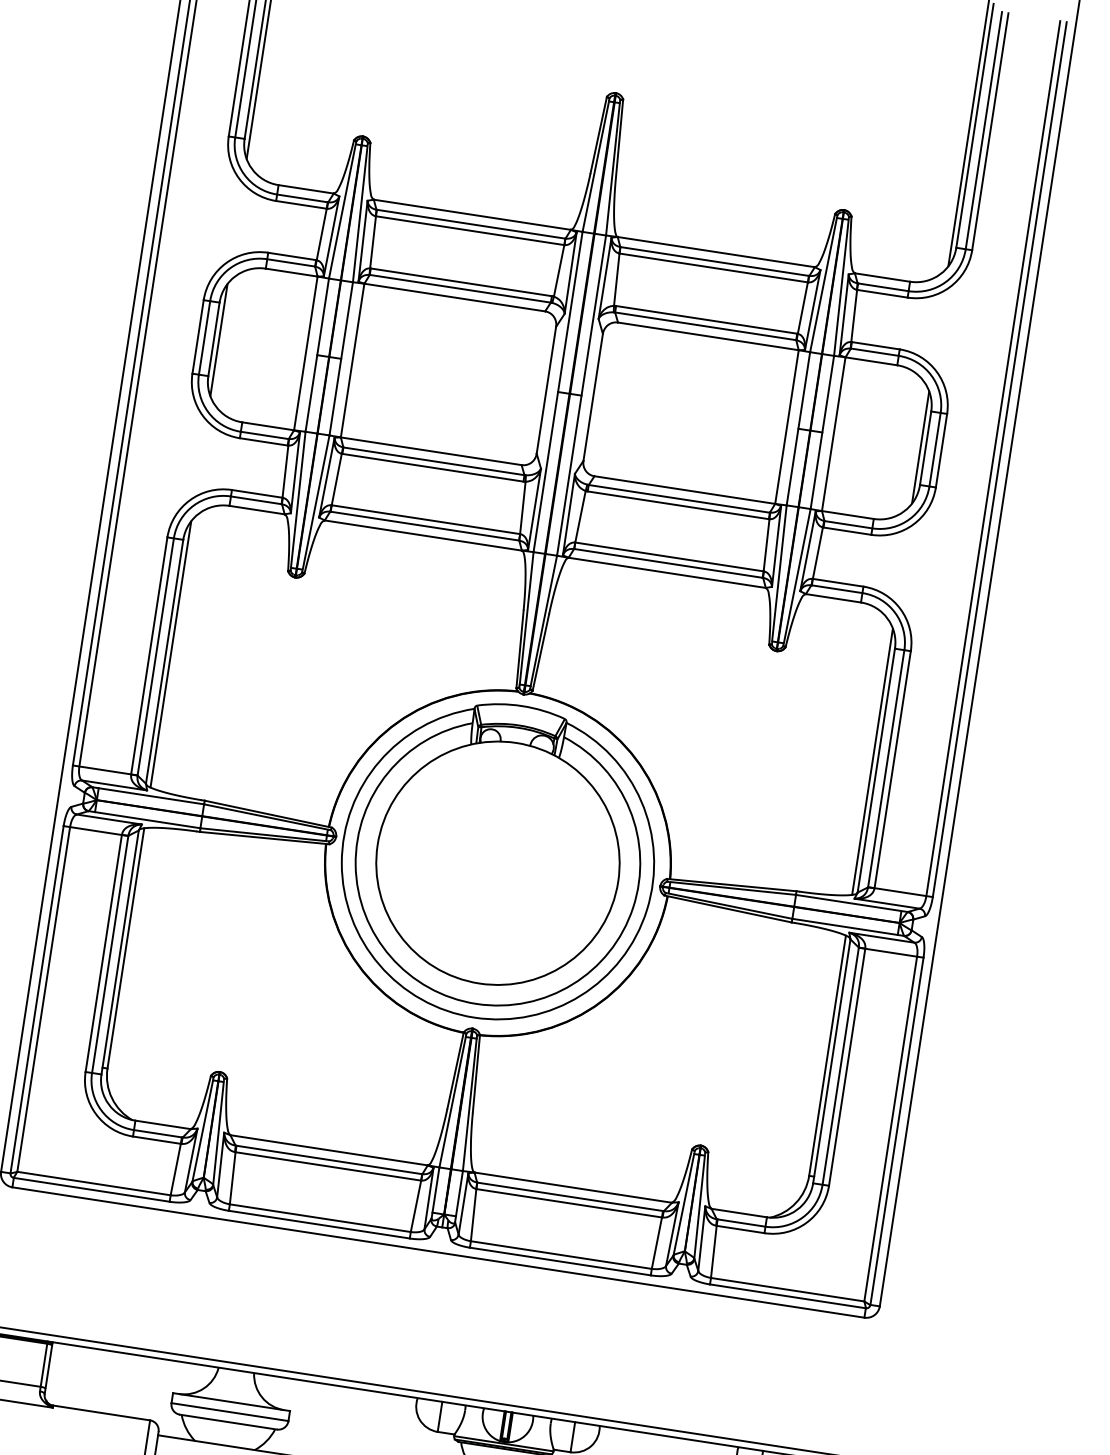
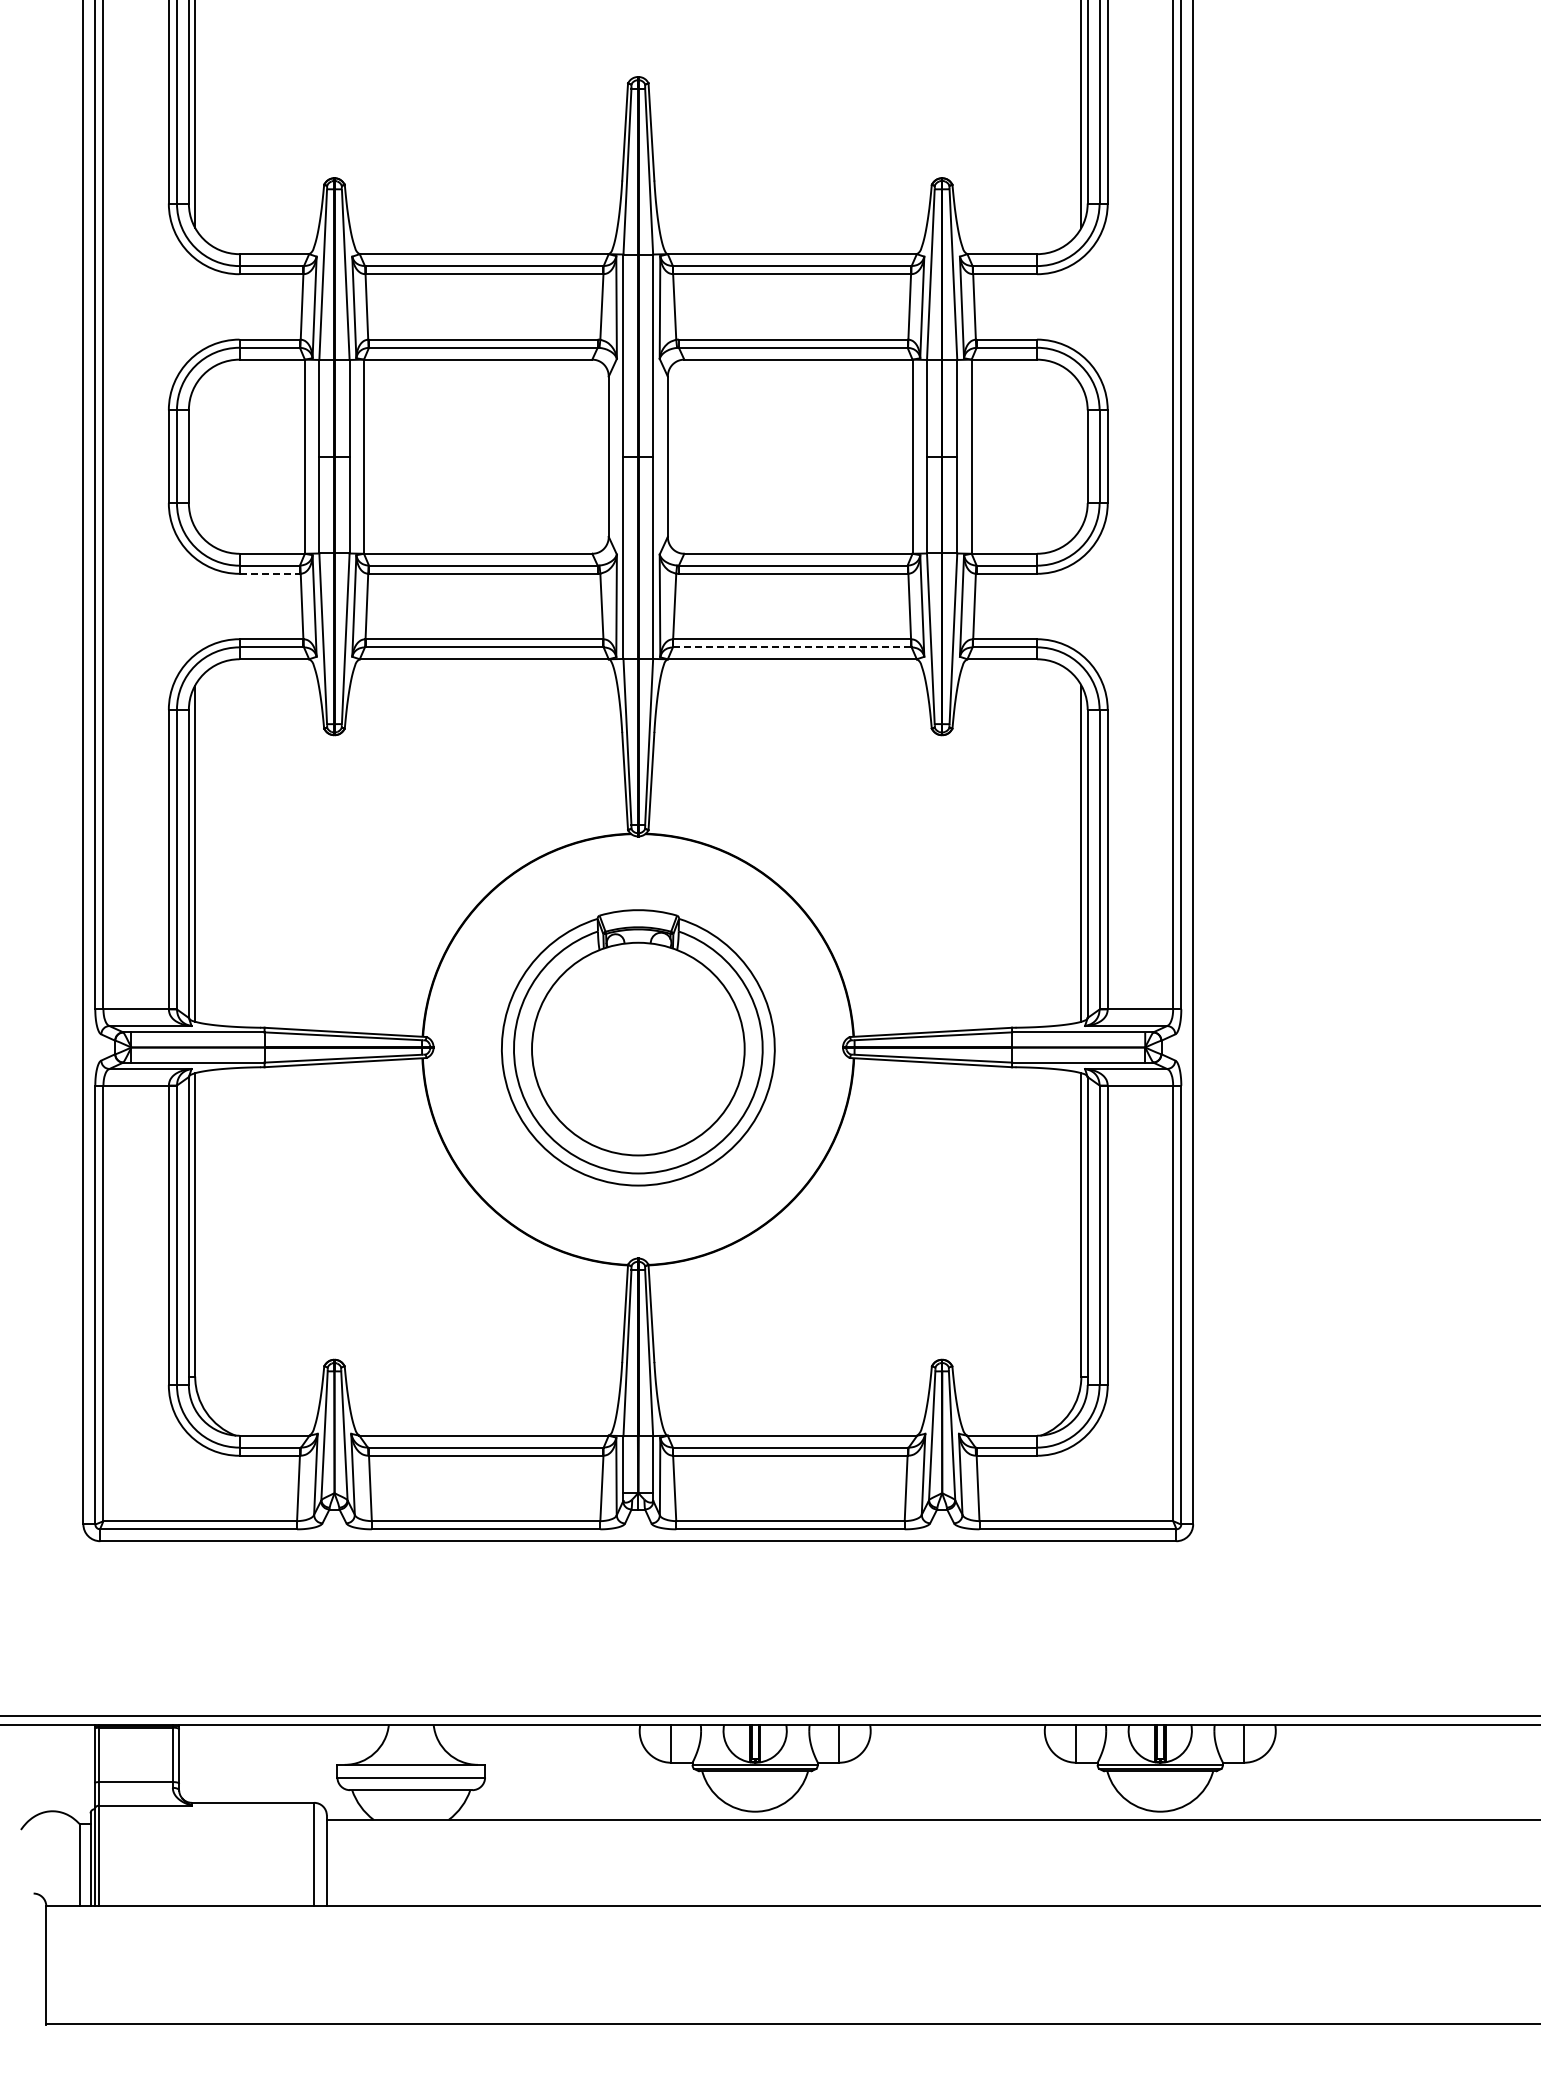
line: (219, 339) -> (195, 456), removed
line: (264, 441) -> (270, 573), solid -> dashed
line: (920, 447) -> (1081, 456), removed
line: (668, 563) -> (791, 647), solid -> dashed
part: (498, 861) -> (638, 1047), size x0.7

